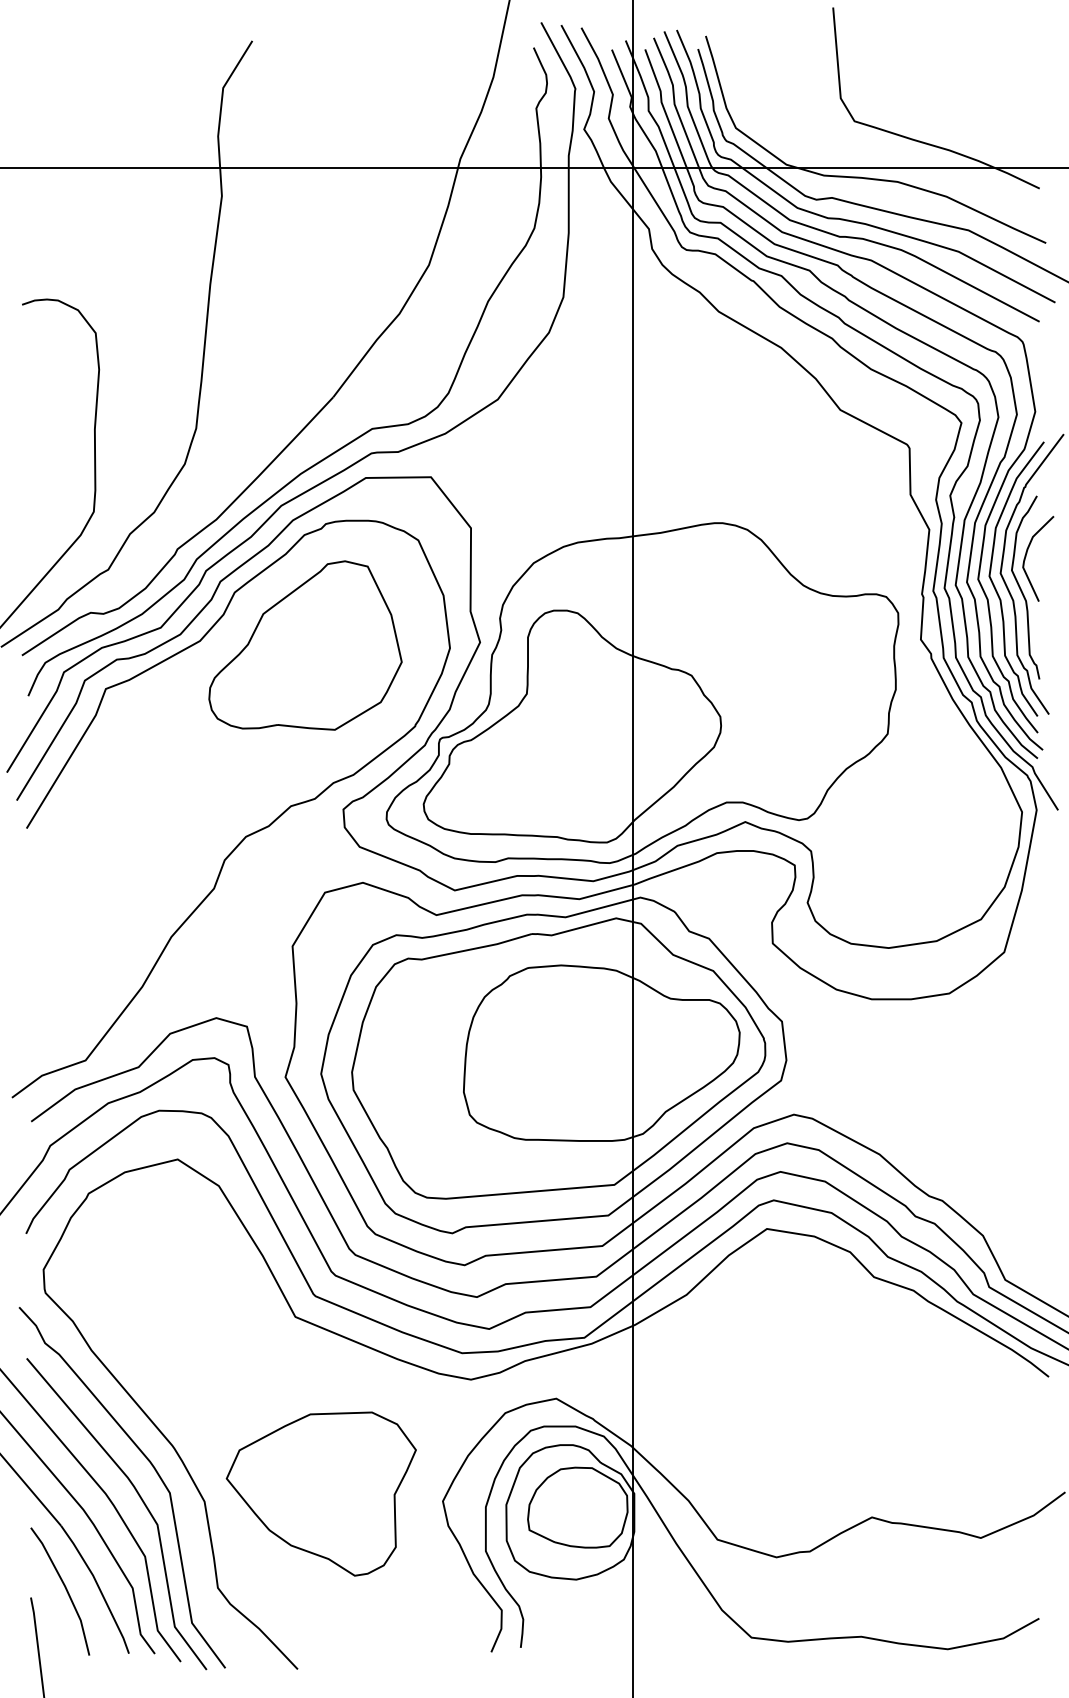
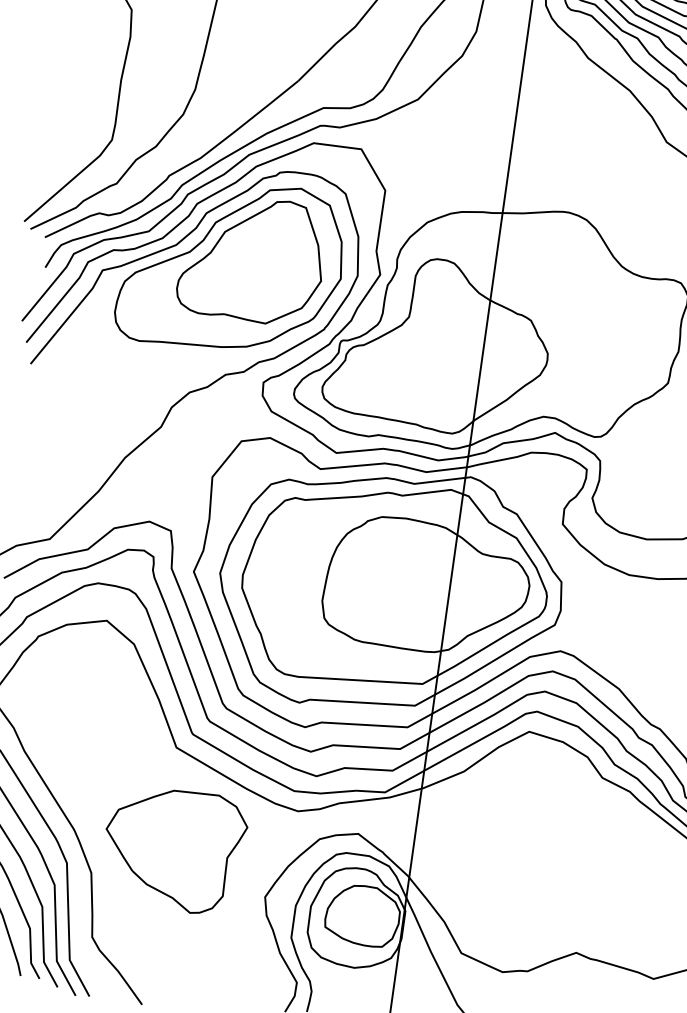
part: (278, 658) -> (231, 265), added
part: (320, 1493) -> (173, 849), moved

